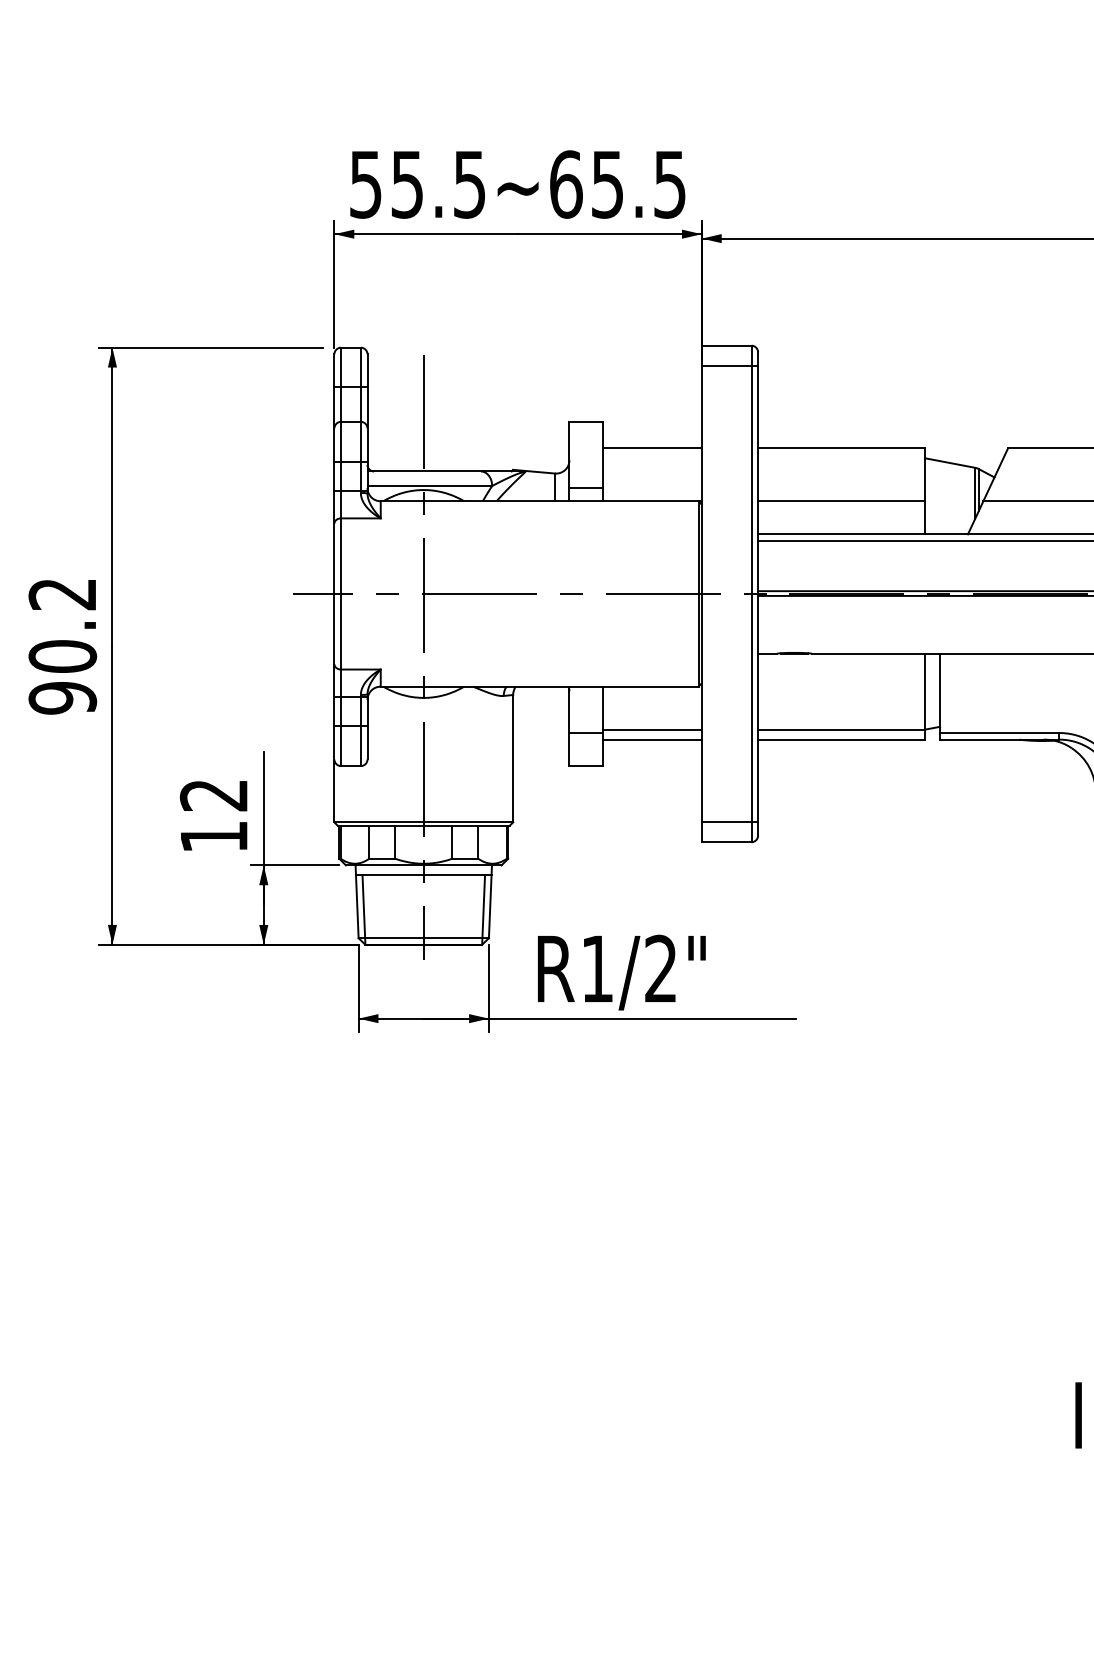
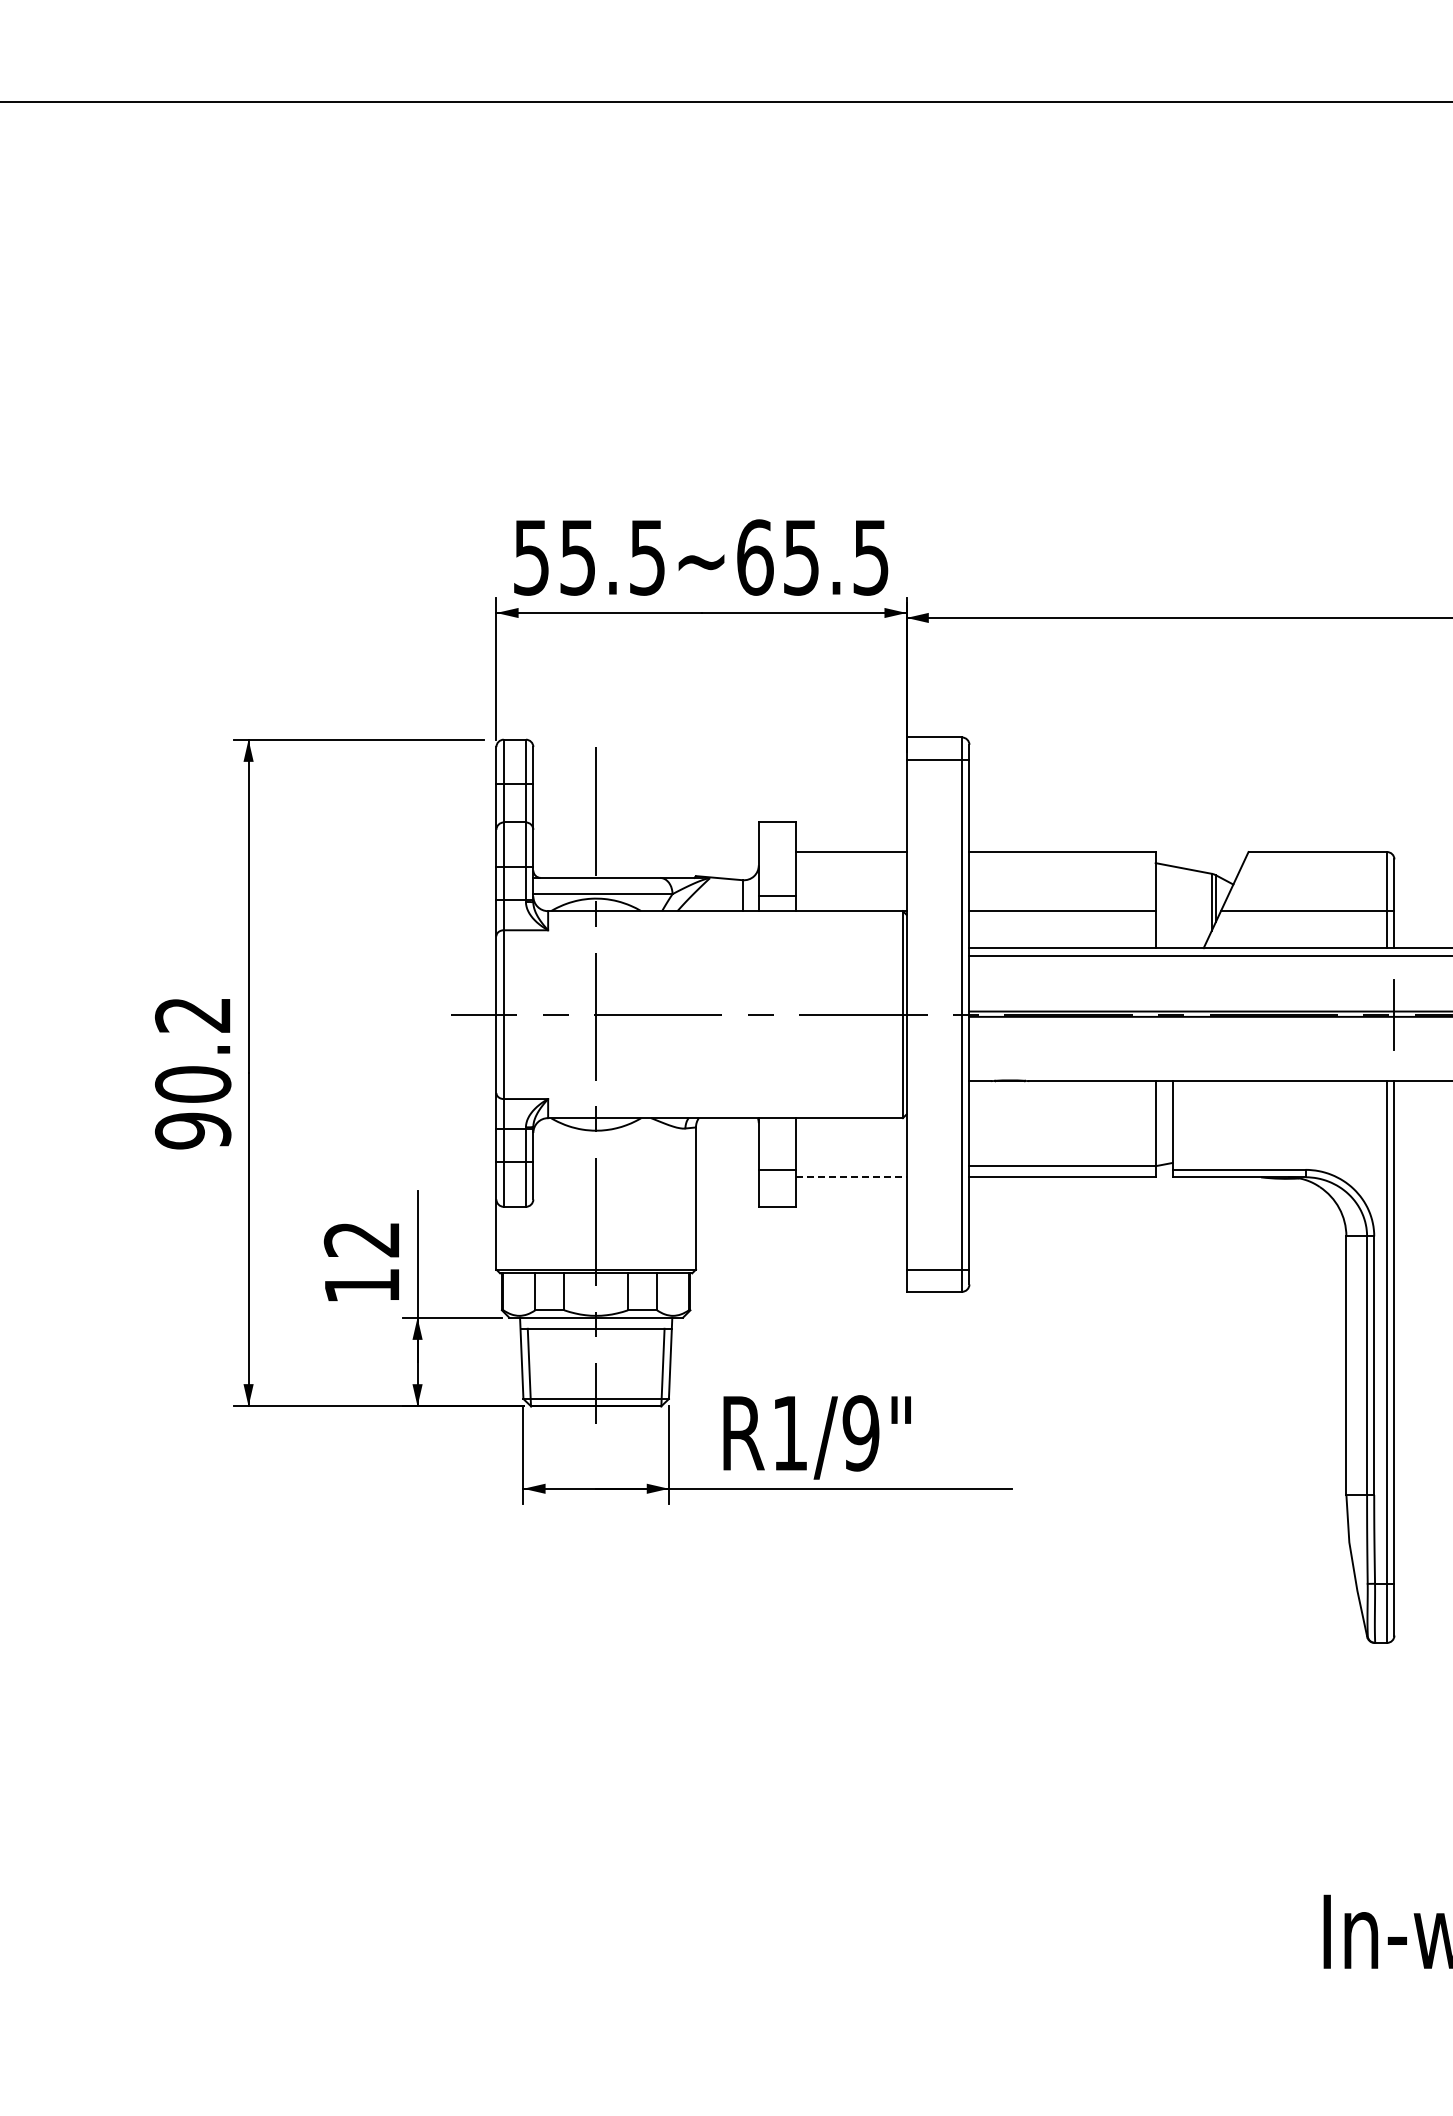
line: (651, 729) -> (850, 1166), removed
line: (652, 739) -> (851, 1177), solid -> dashed
text: (660, 969) -> (860, 1433), R1/2" -> R1/9"

